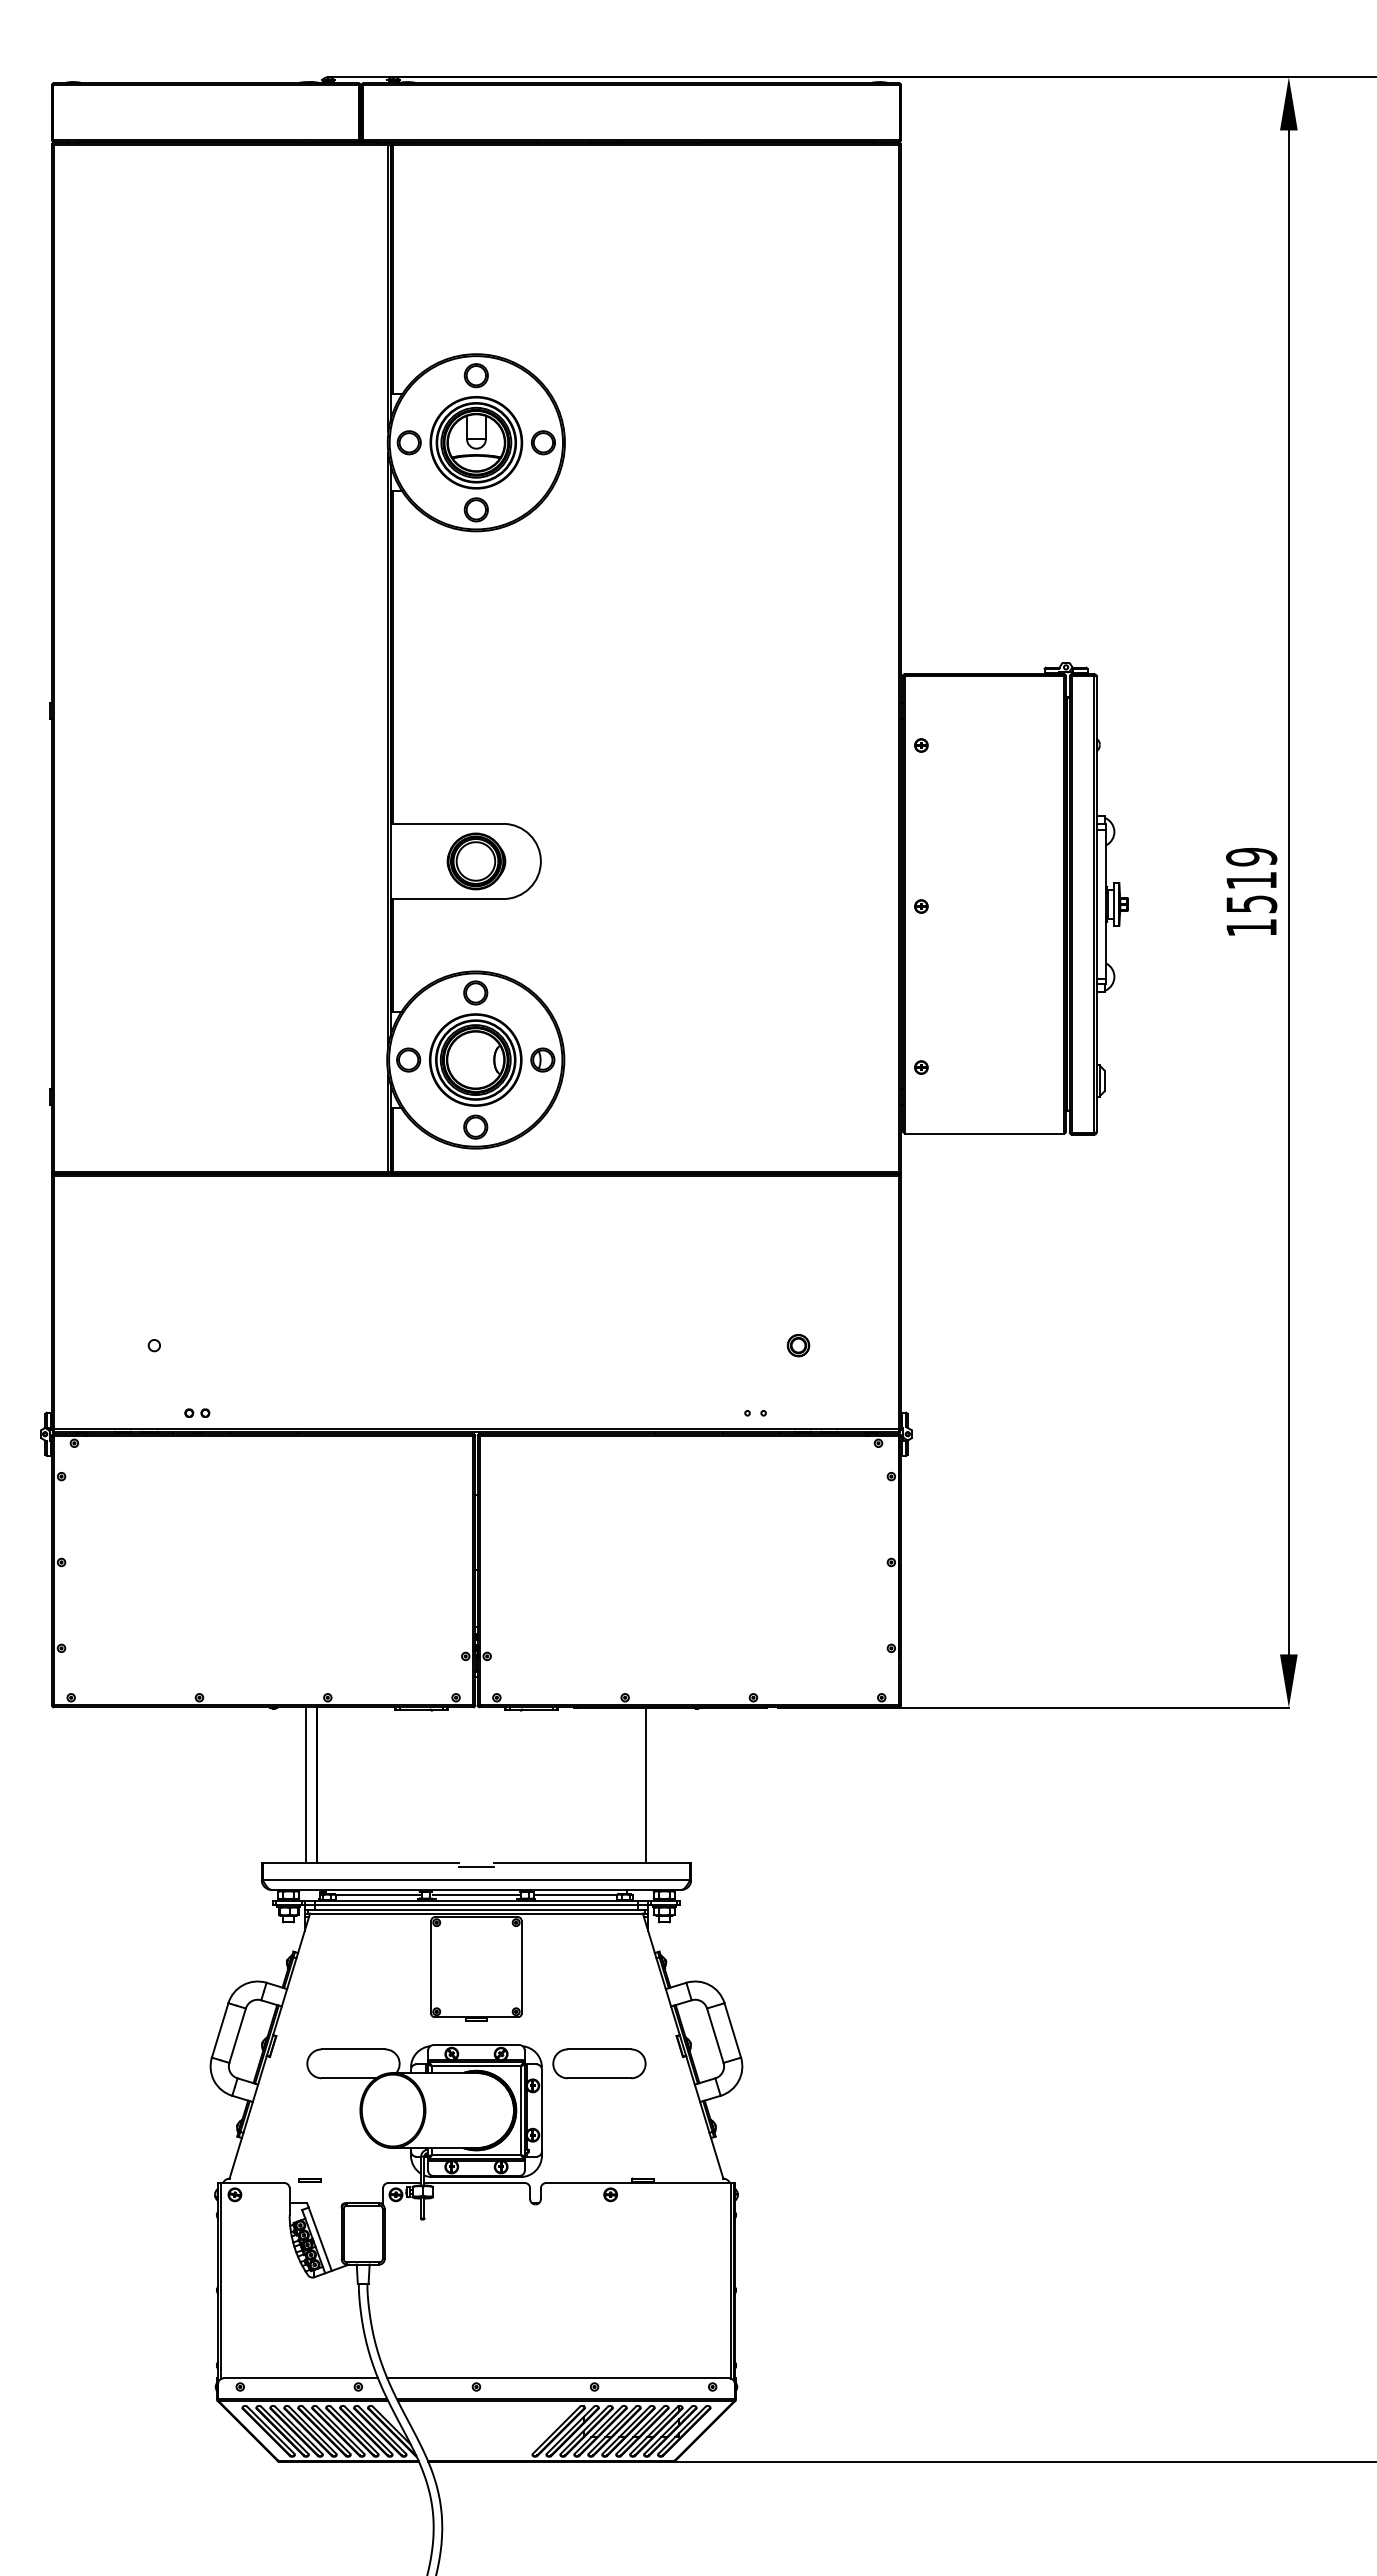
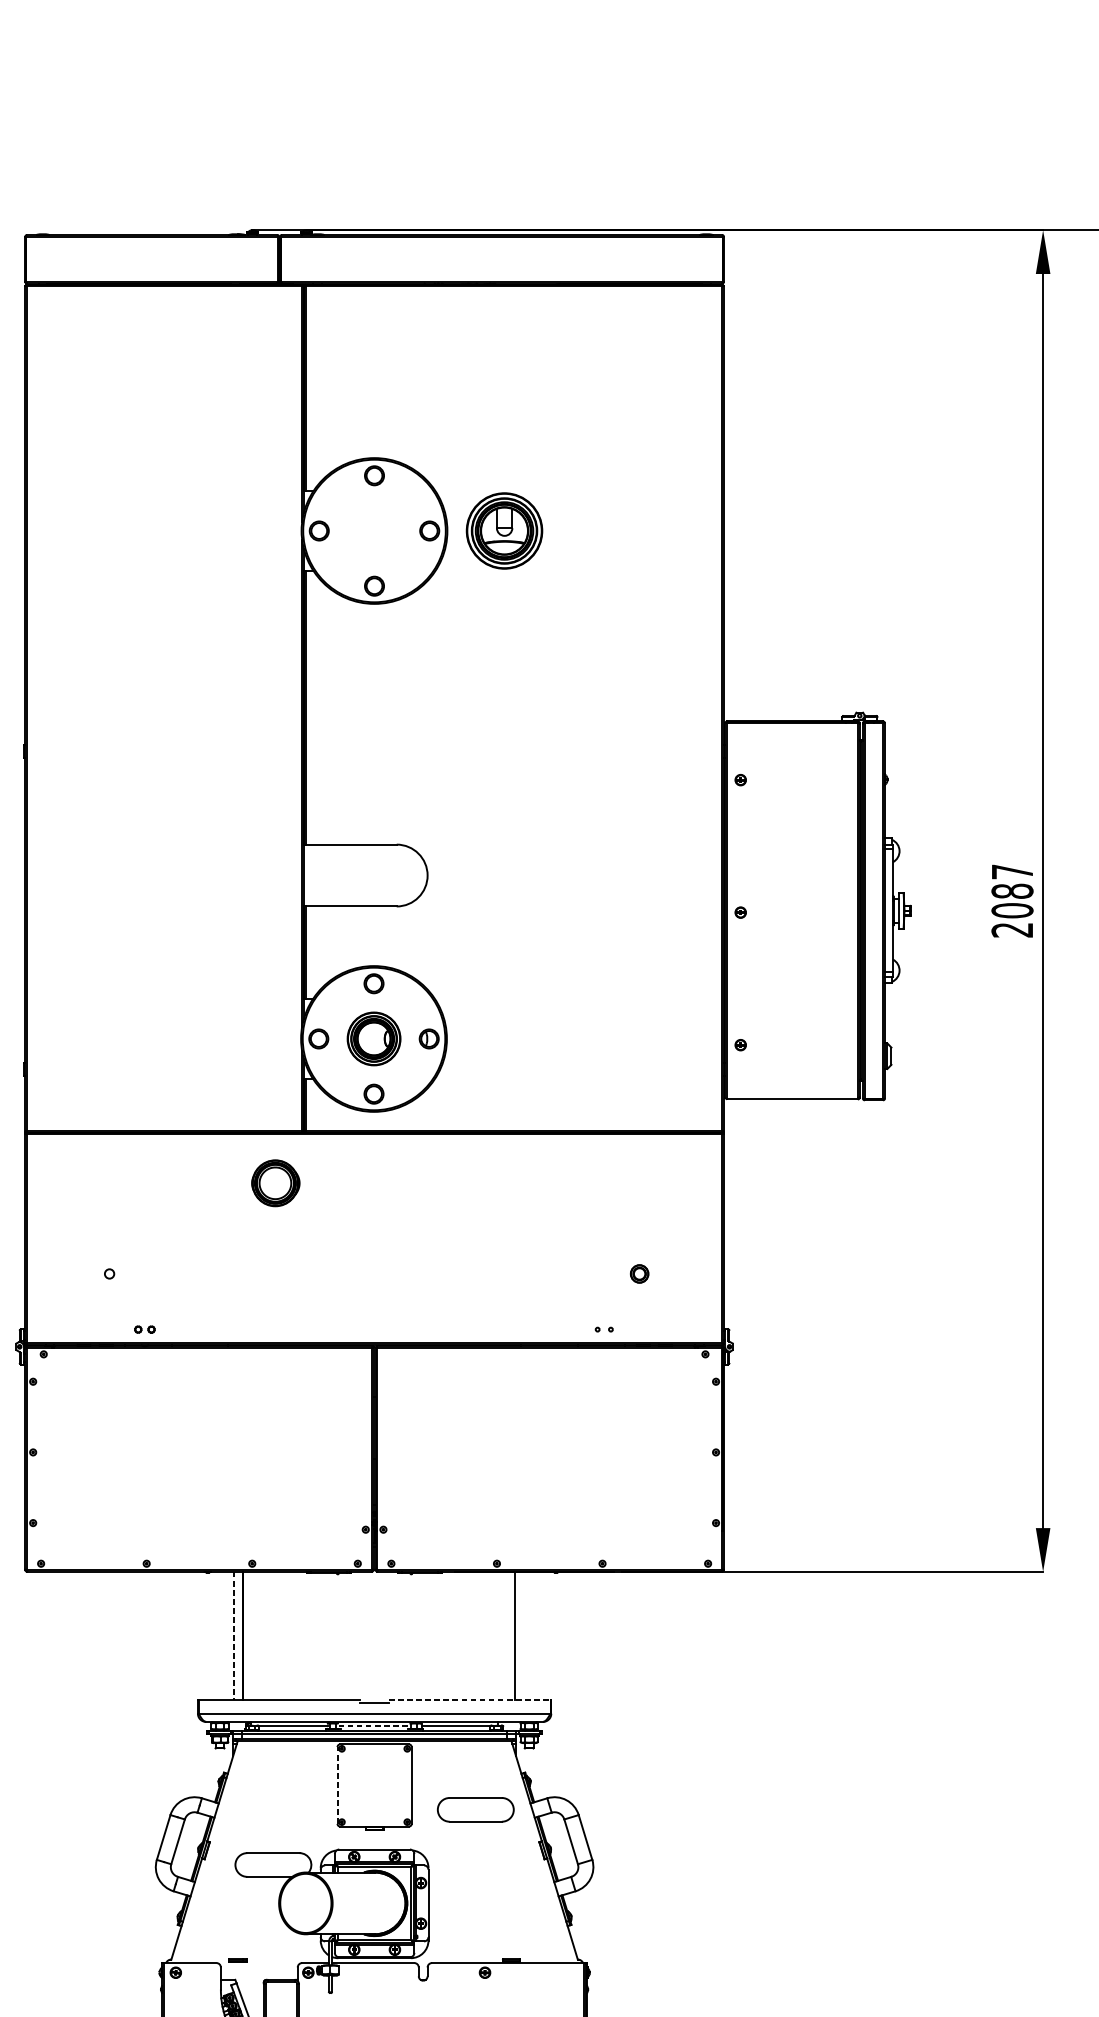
part: (476, 442) -> (504, 530), moved
part: (476, 861) -> (275, 1183), moved
text: (1251, 892) -> (1012, 901), 1519 -> 2087
part: (475, 1059) -> (373, 1038), size x0.7
line: (305, 1785) -> (233, 1635), solid -> dashed
line: (592, 1863) -> (470, 1700), solid -> dashed
line: (476, 1895) -> (374, 1726), solid -> dashed
line: (431, 1967) -> (337, 1785), solid -> dashed
part: (599, 2063) -> (475, 1809), moved

